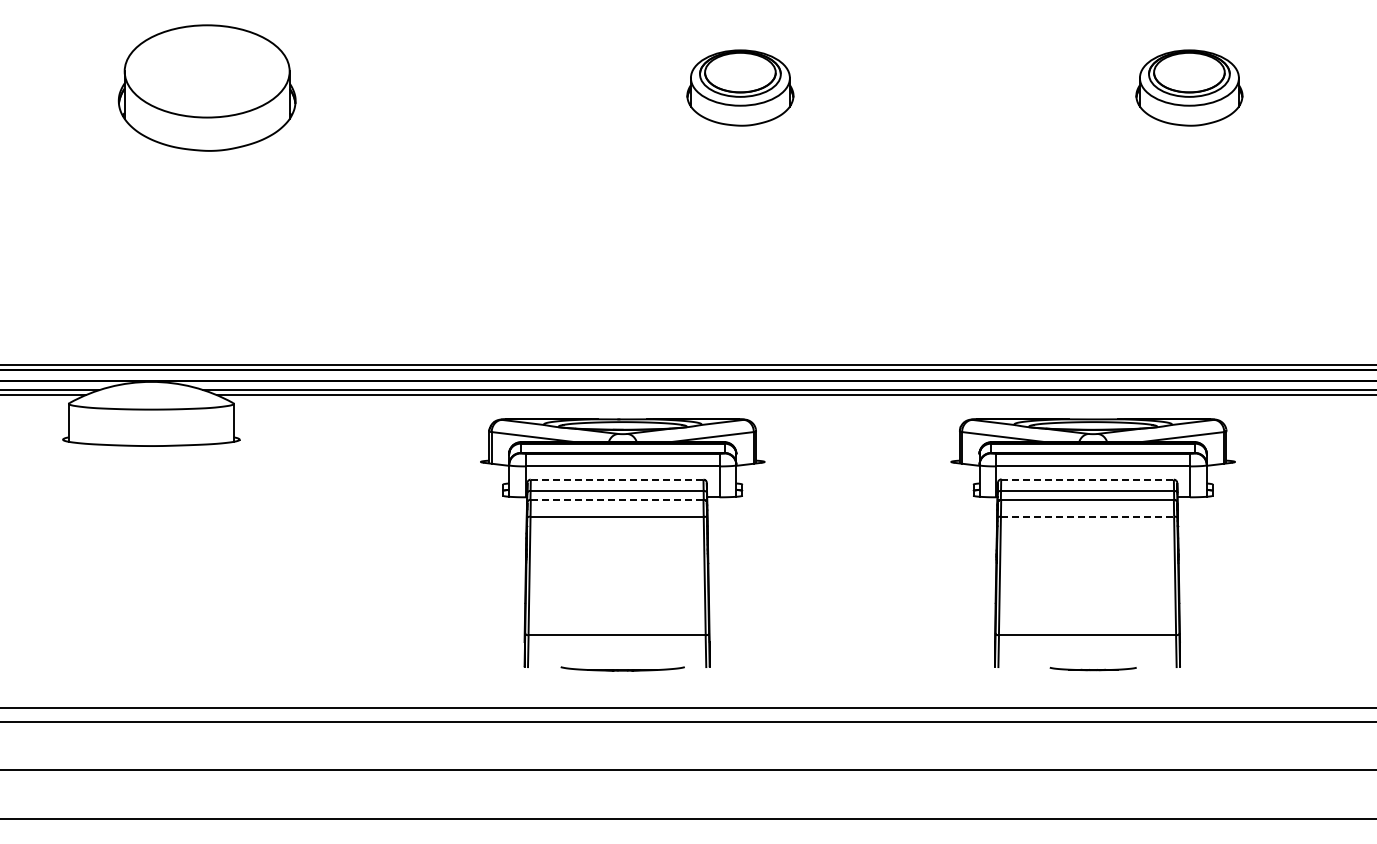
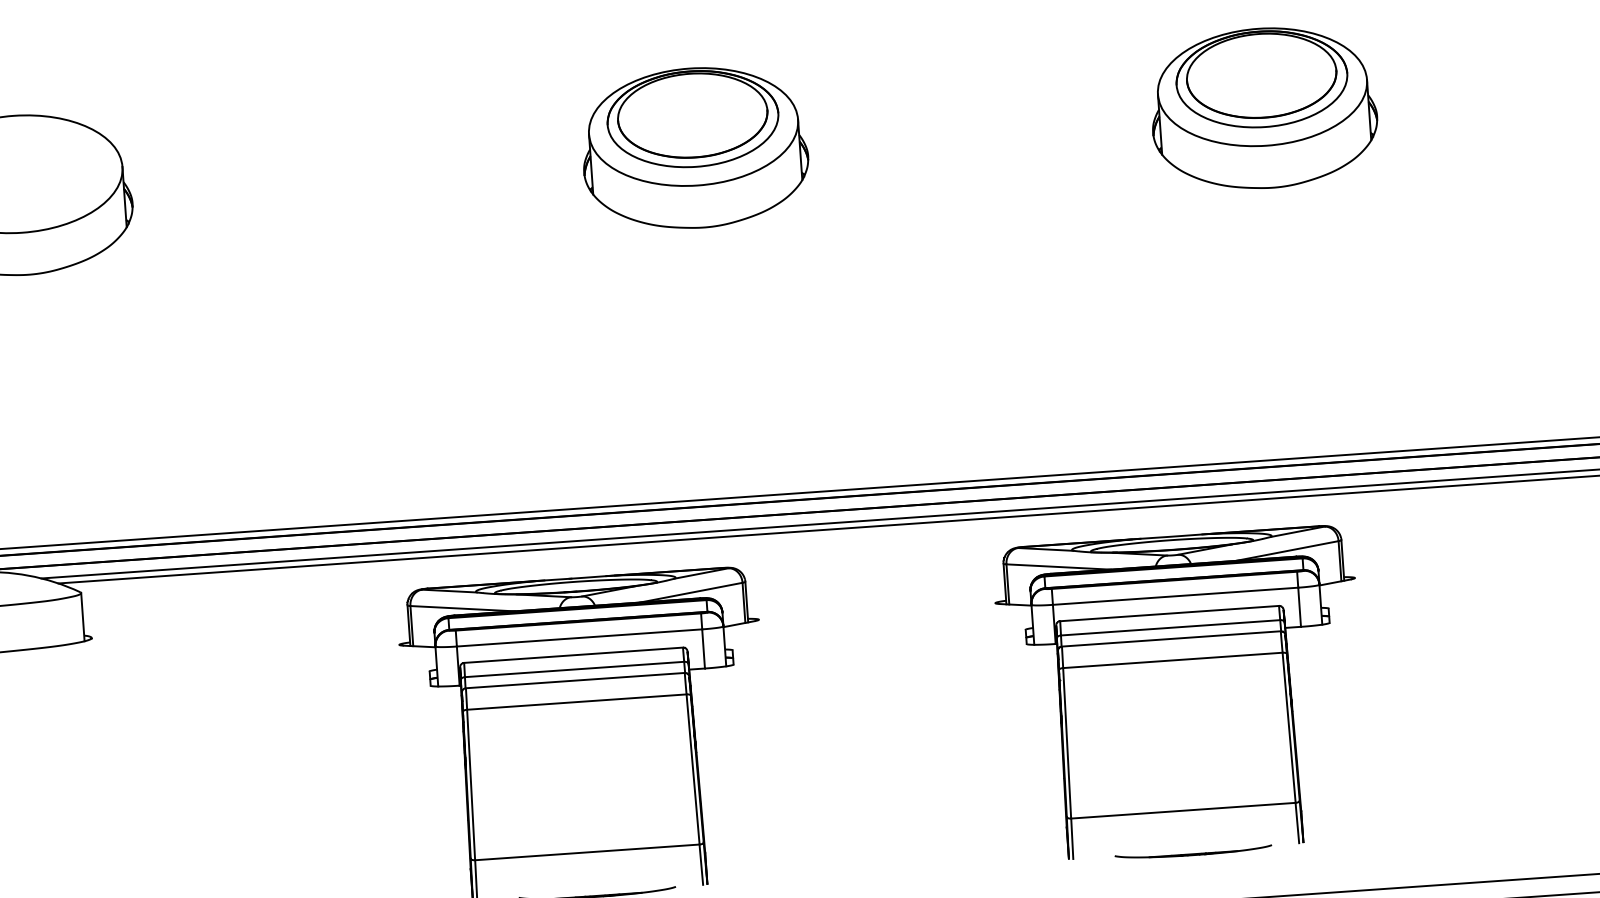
part: (740, 87) -> (695, 147), size x1.67
part: (1189, 87) -> (1264, 107), size x1.67
line: (617, 479) -> (574, 654), dashed -> solid
line: (1088, 479) -> (1170, 613), dashed -> solid
line: (617, 499) -> (575, 680), dashed -> solid
line: (1087, 516) -> (1172, 660), dashed -> solid
part: (1093, 668) -> (1193, 852), size x1.43

